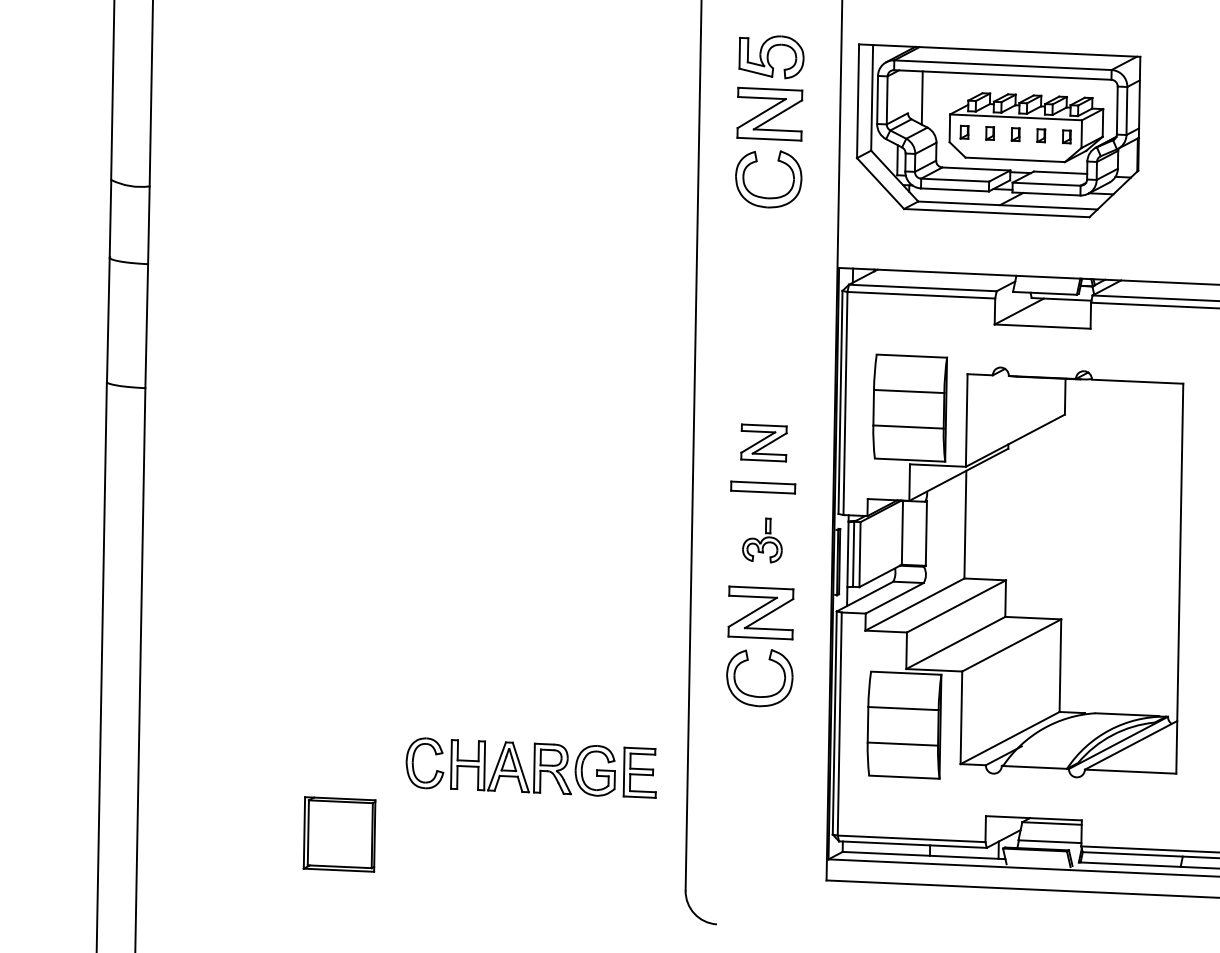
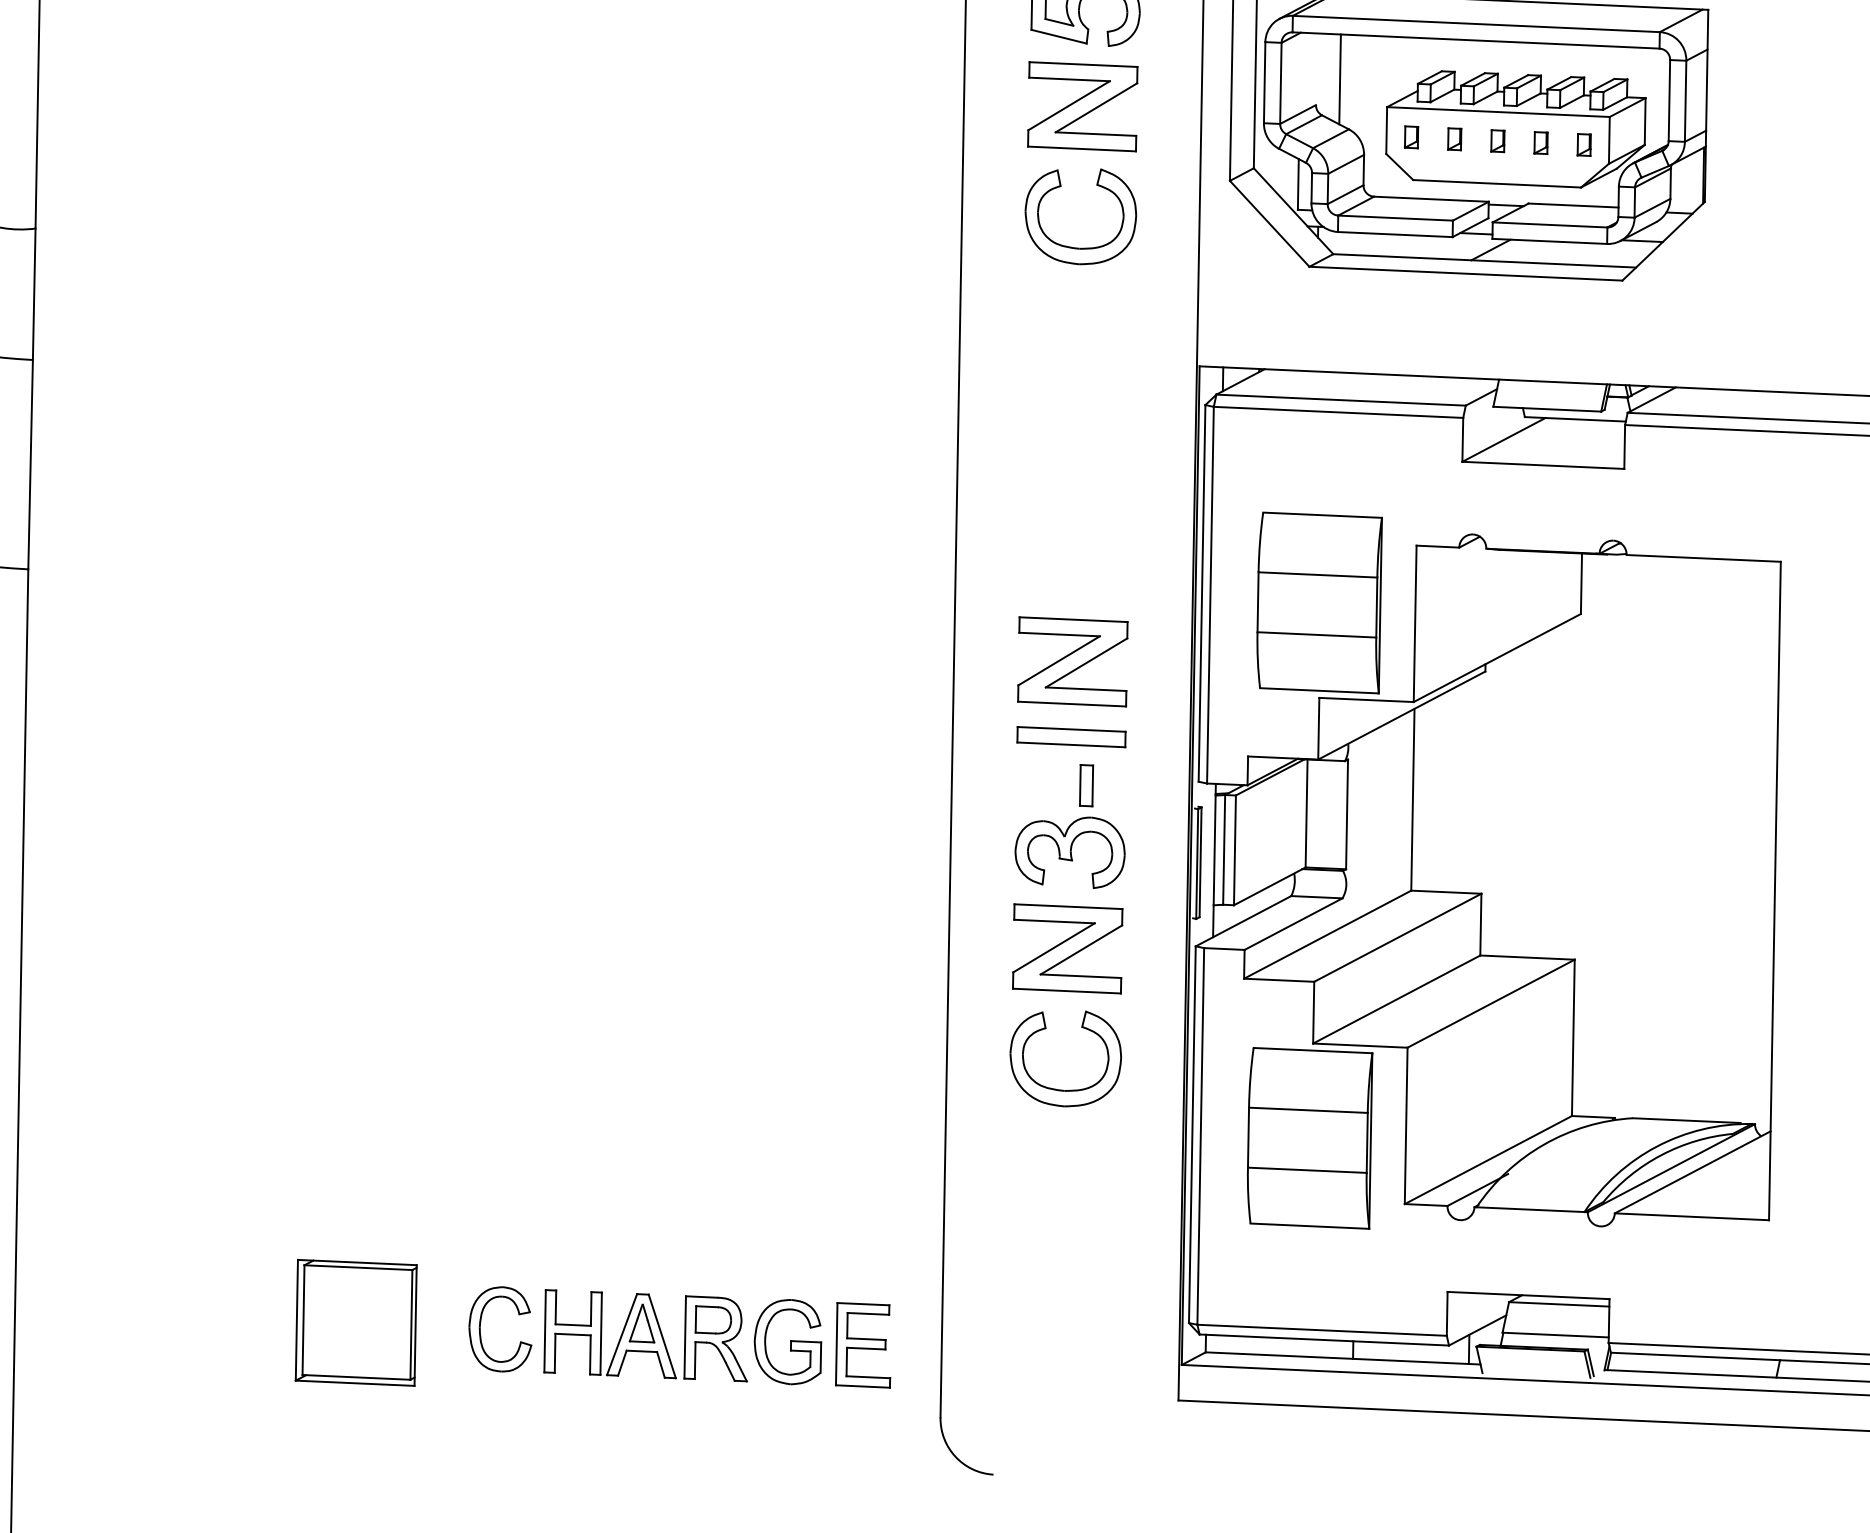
part: (763, 442) -> (1072, 661), size x1.43
part: (762, 540) -> (1070, 826), size x1.67
part: (530, 767) -> (678, 1336), moved

